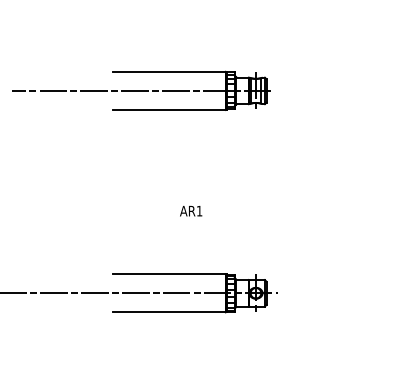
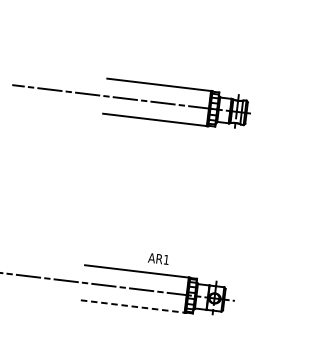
text: (191, 211) -> (158, 259), moved
line: (169, 312) -> (132, 306), solid -> dashed

